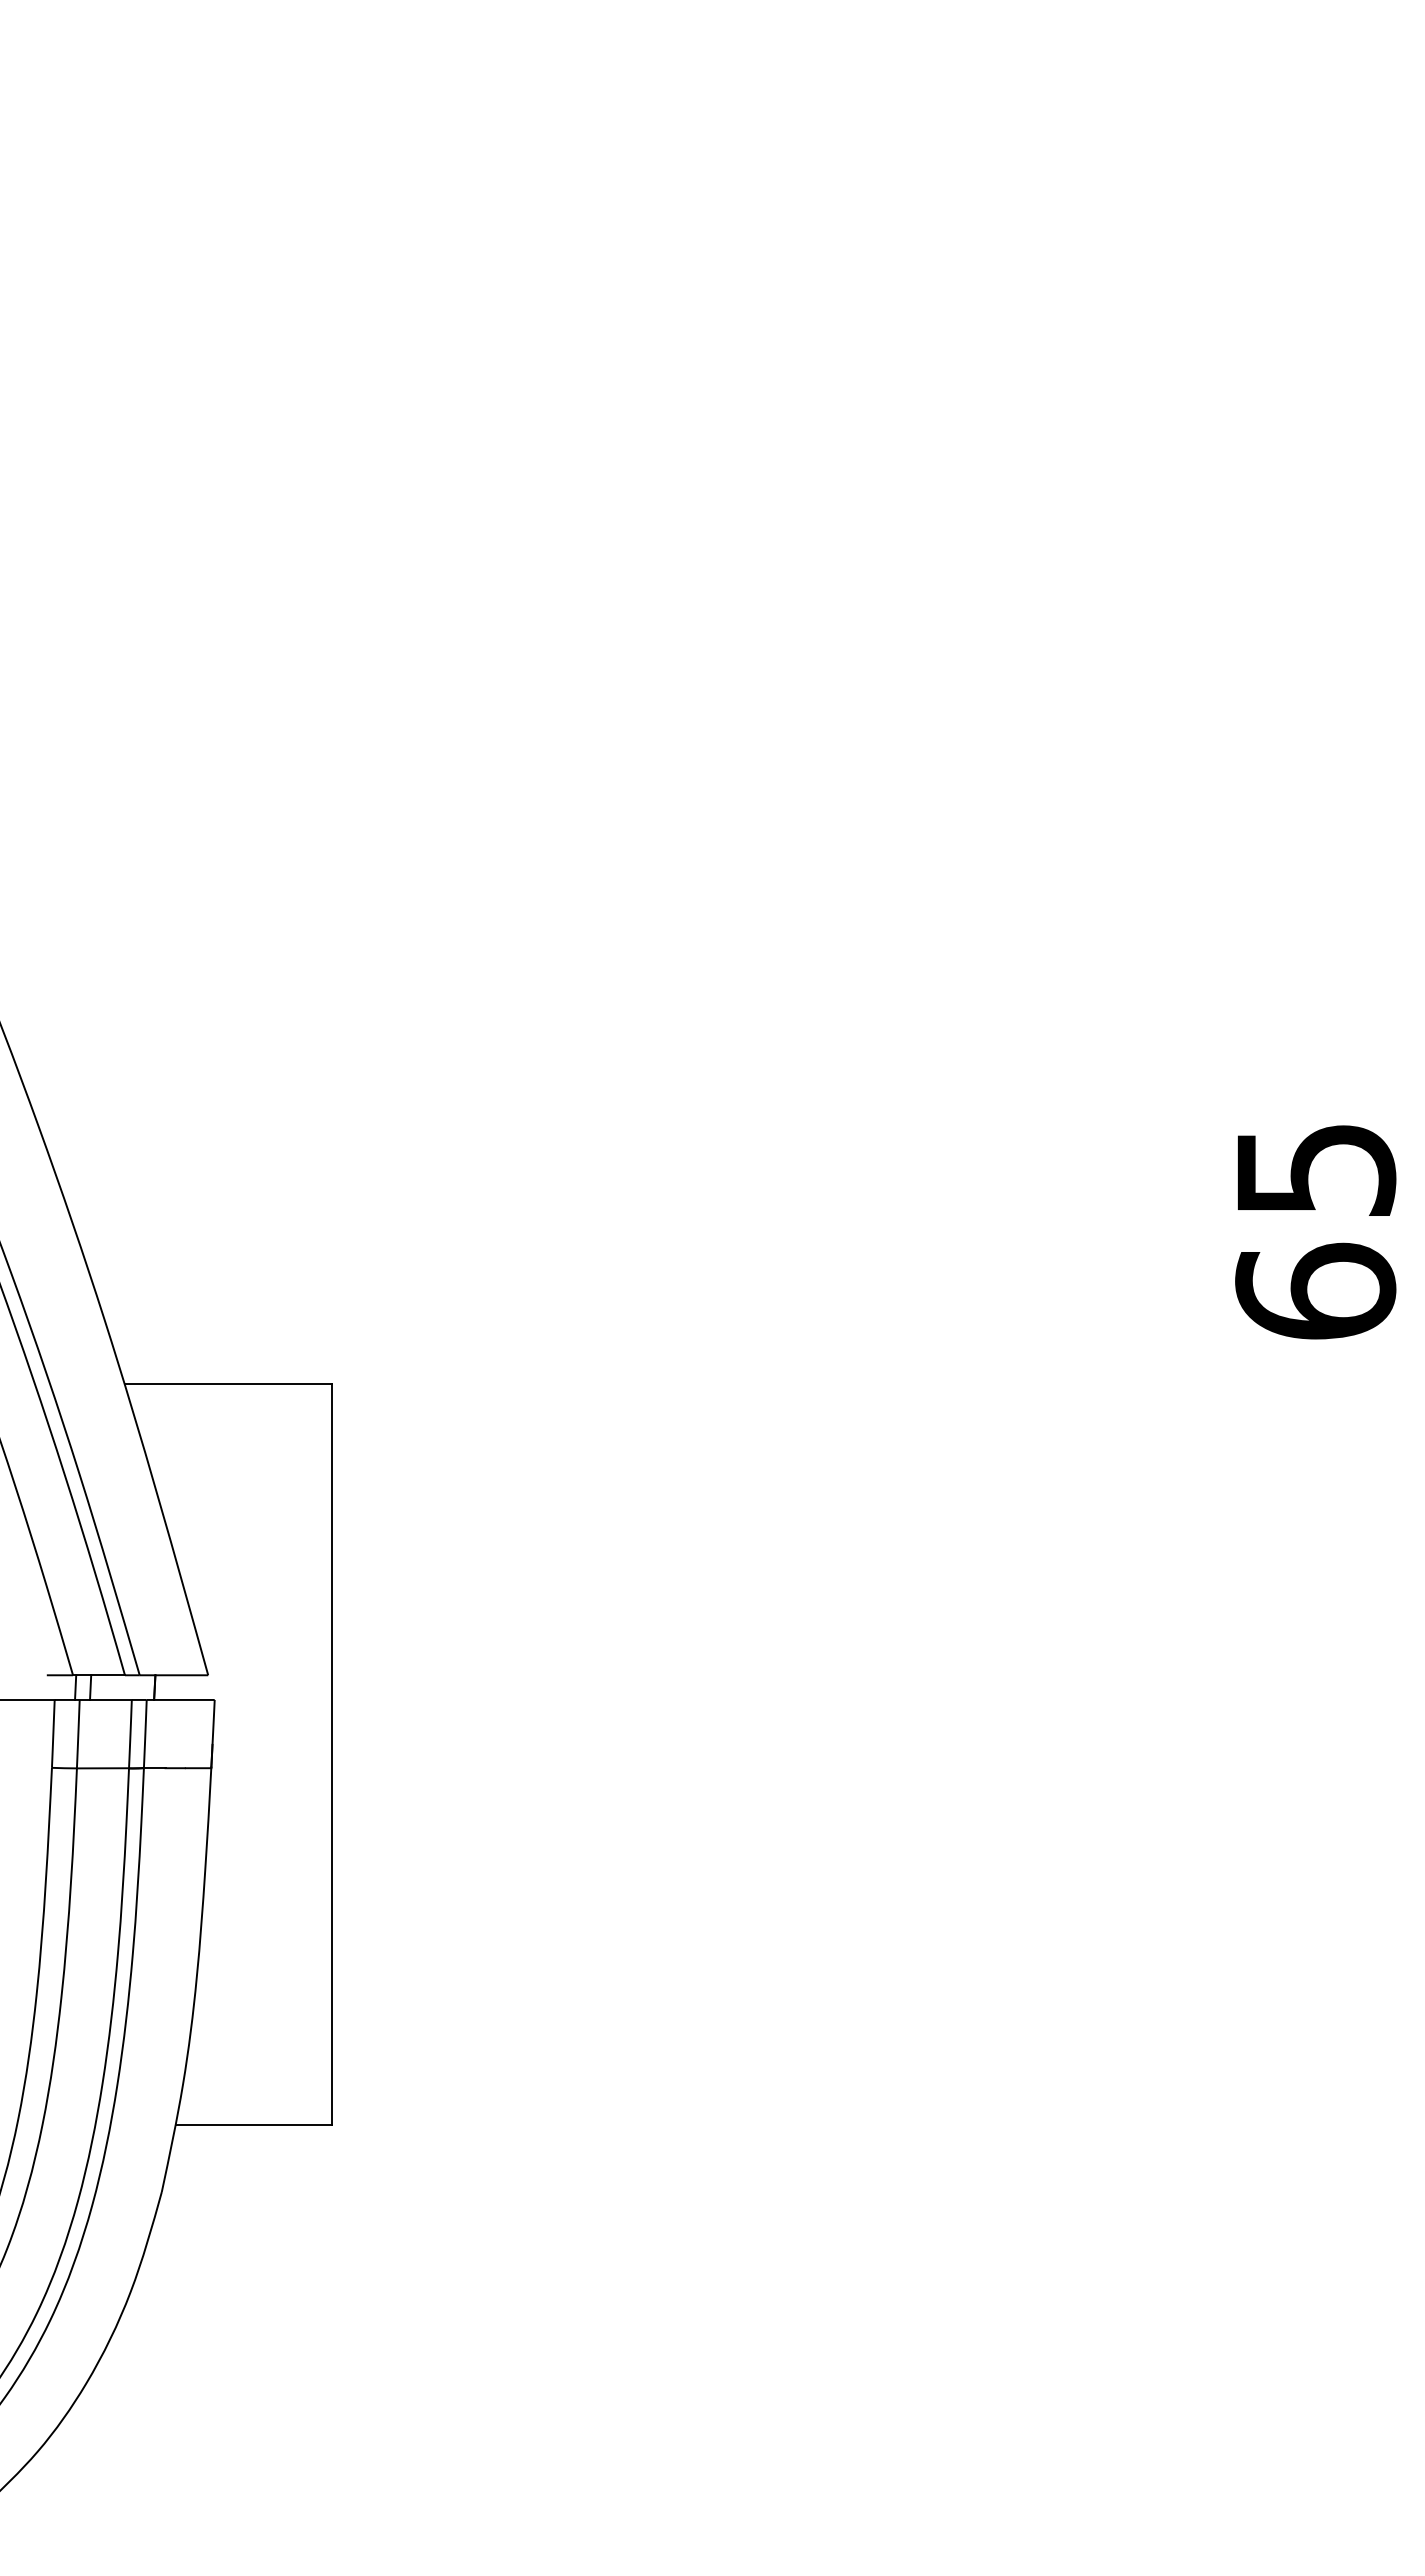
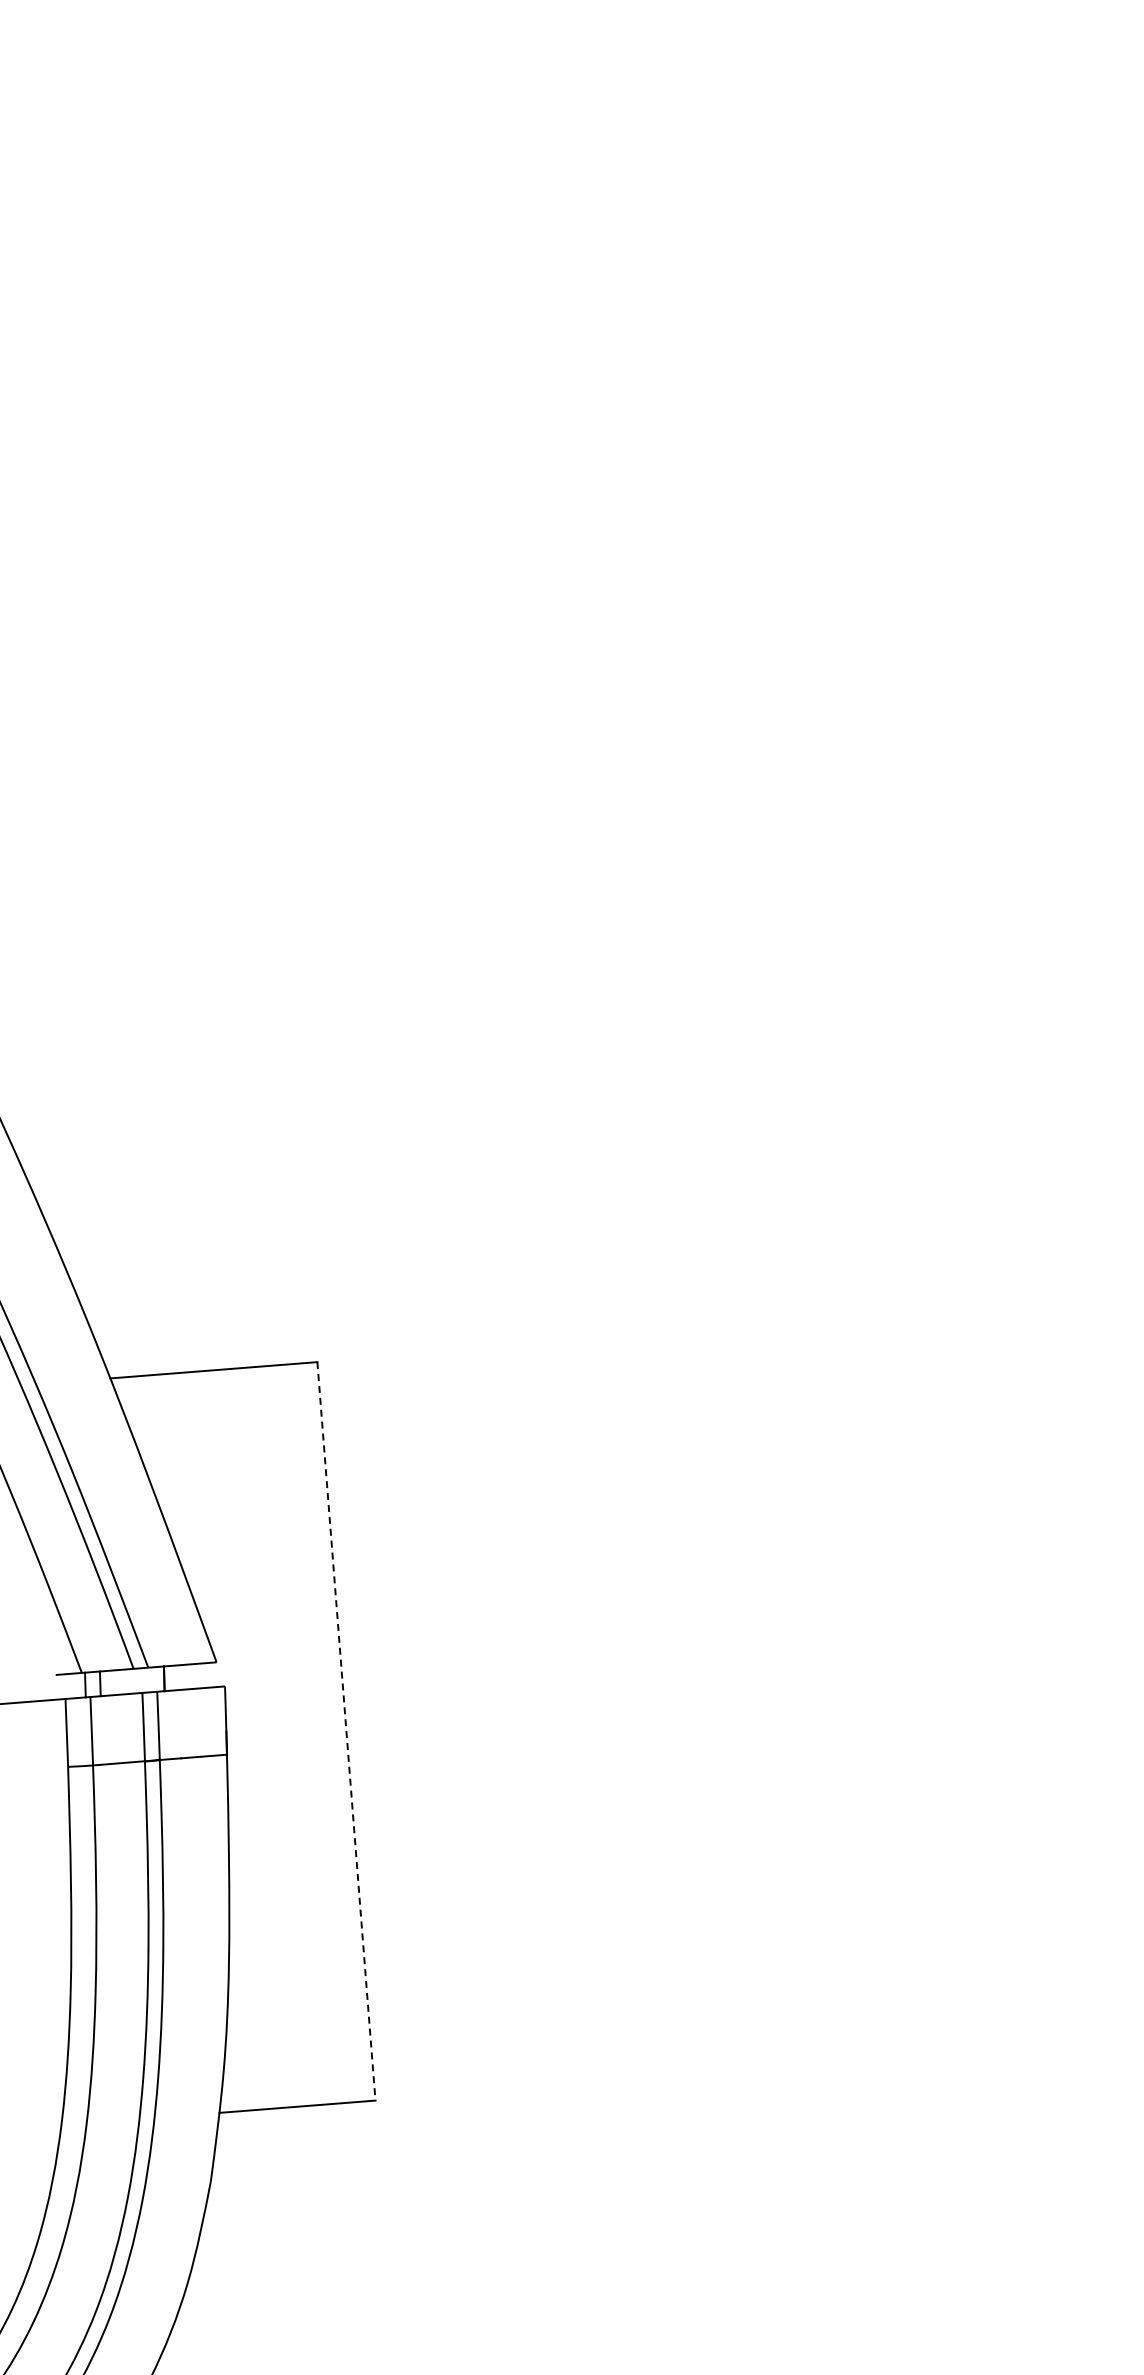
line: (332, 1754) -> (346, 1731), solid -> dashed

